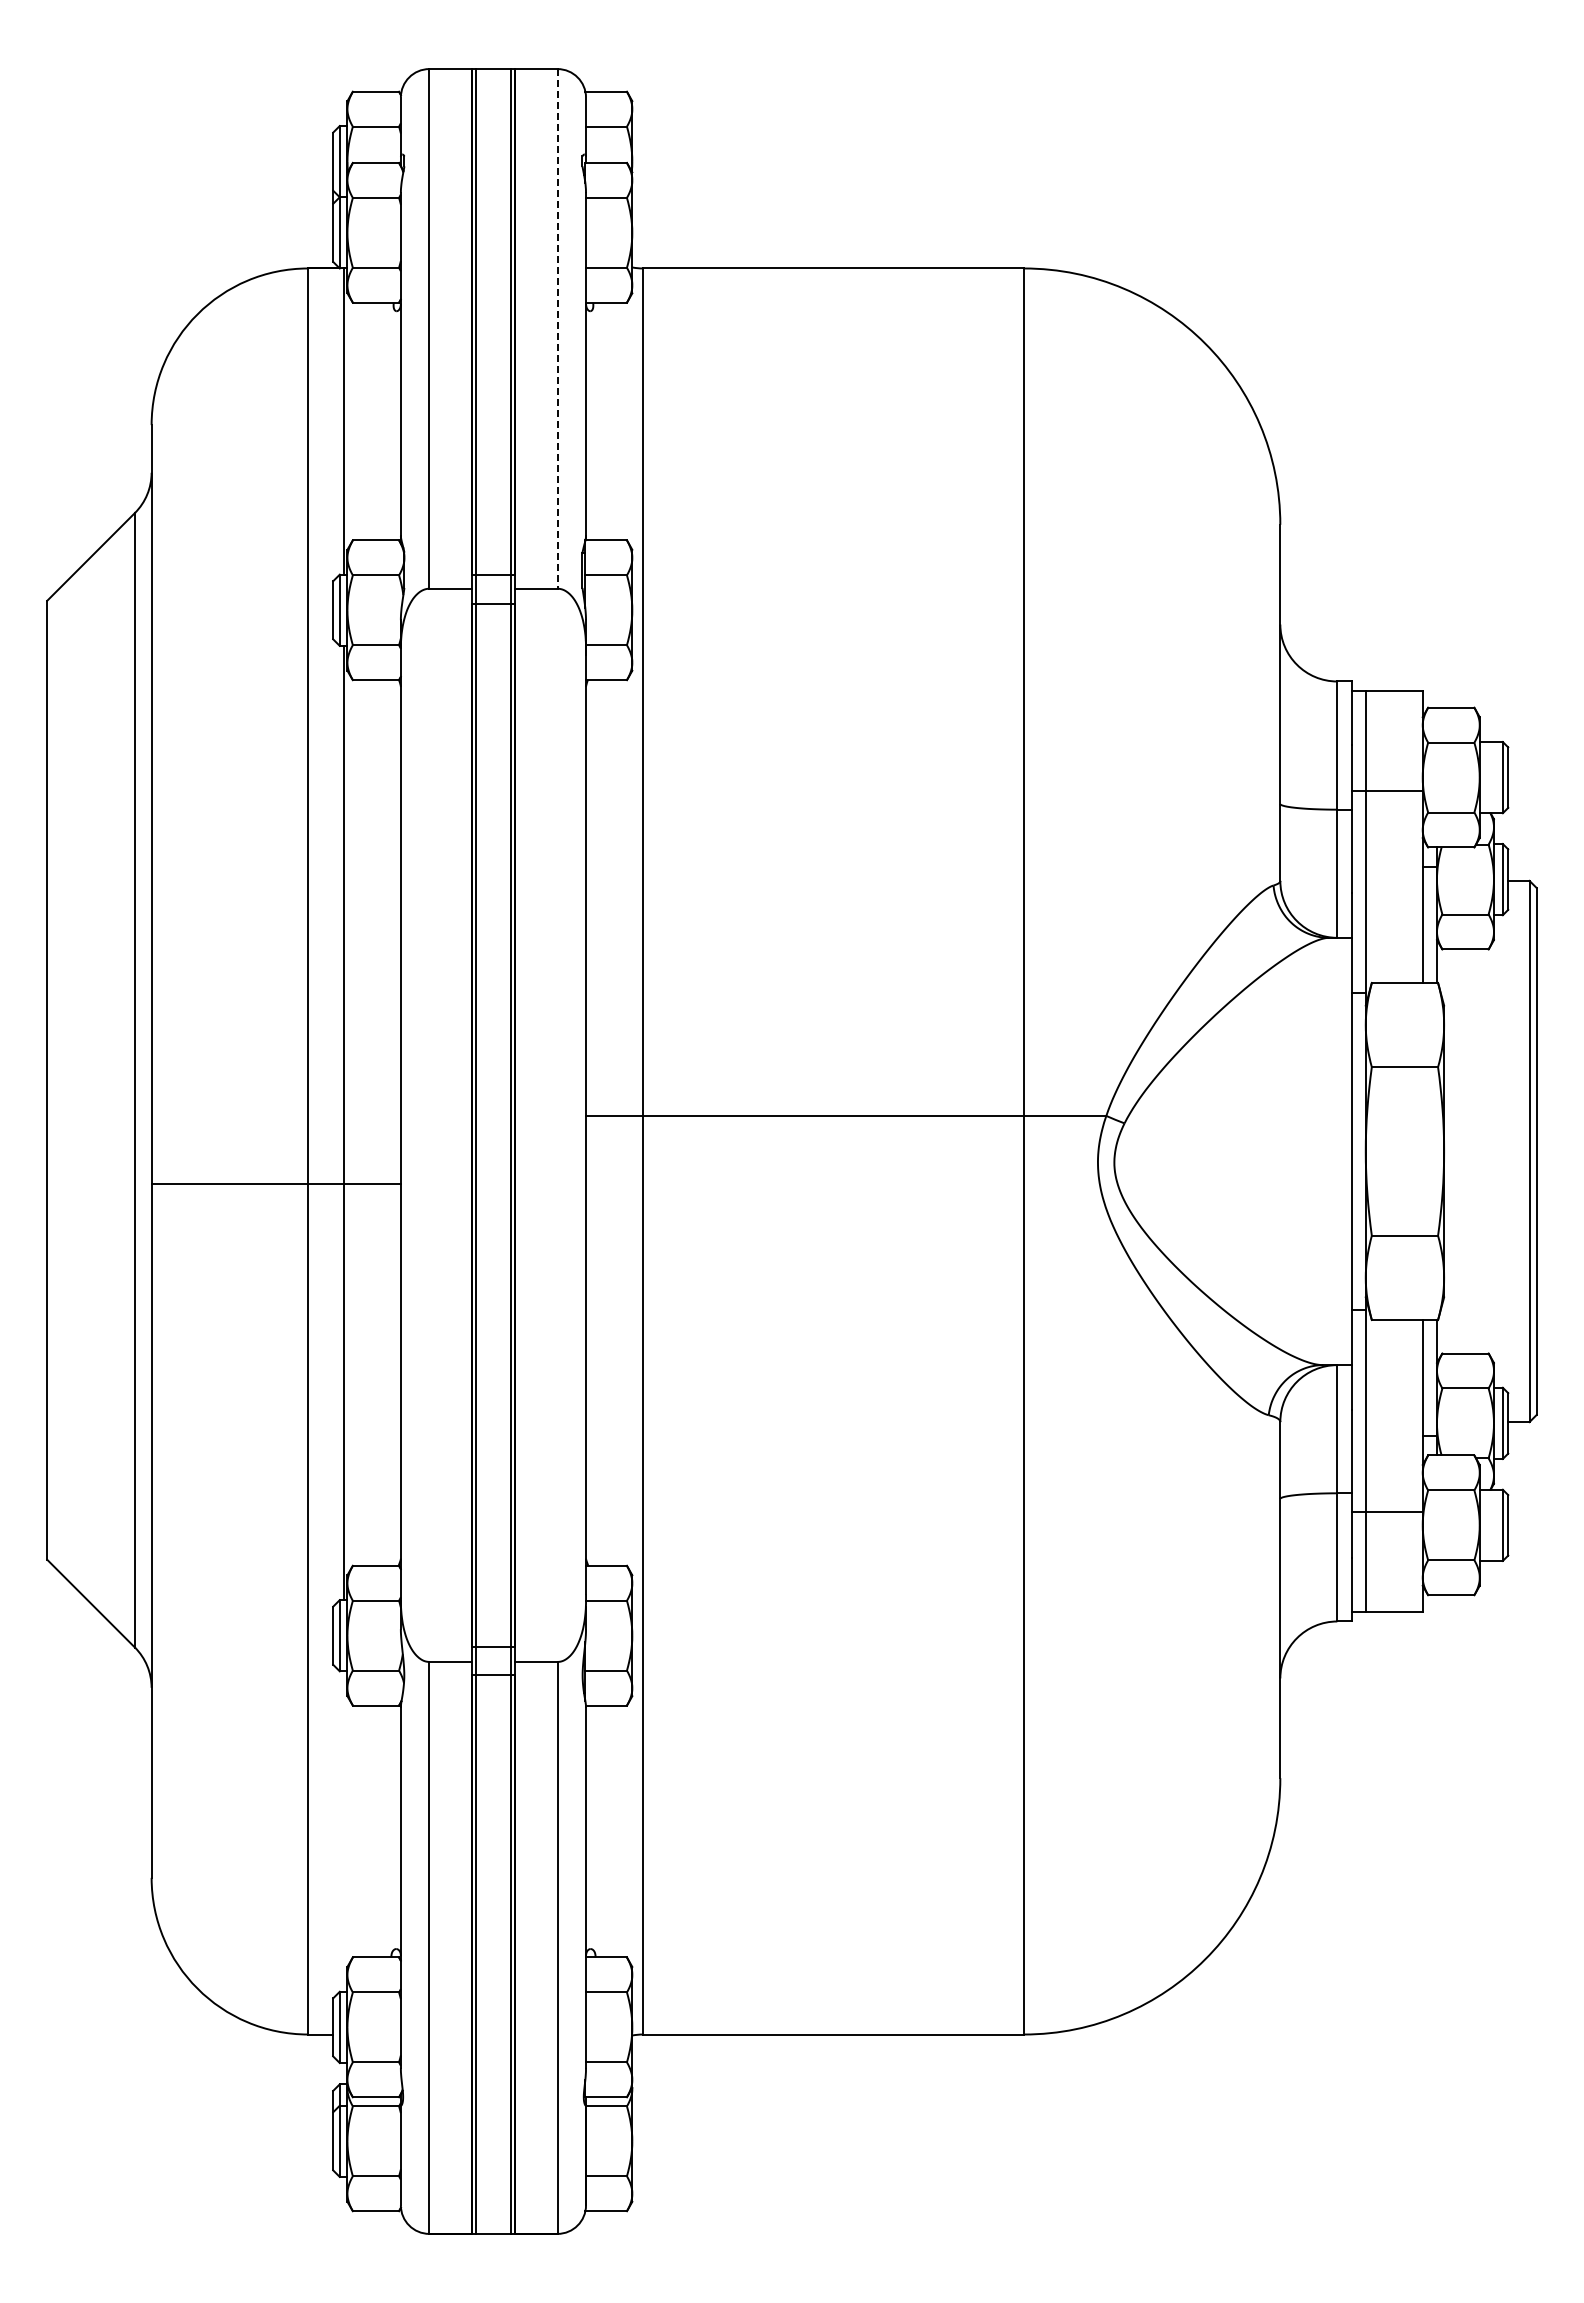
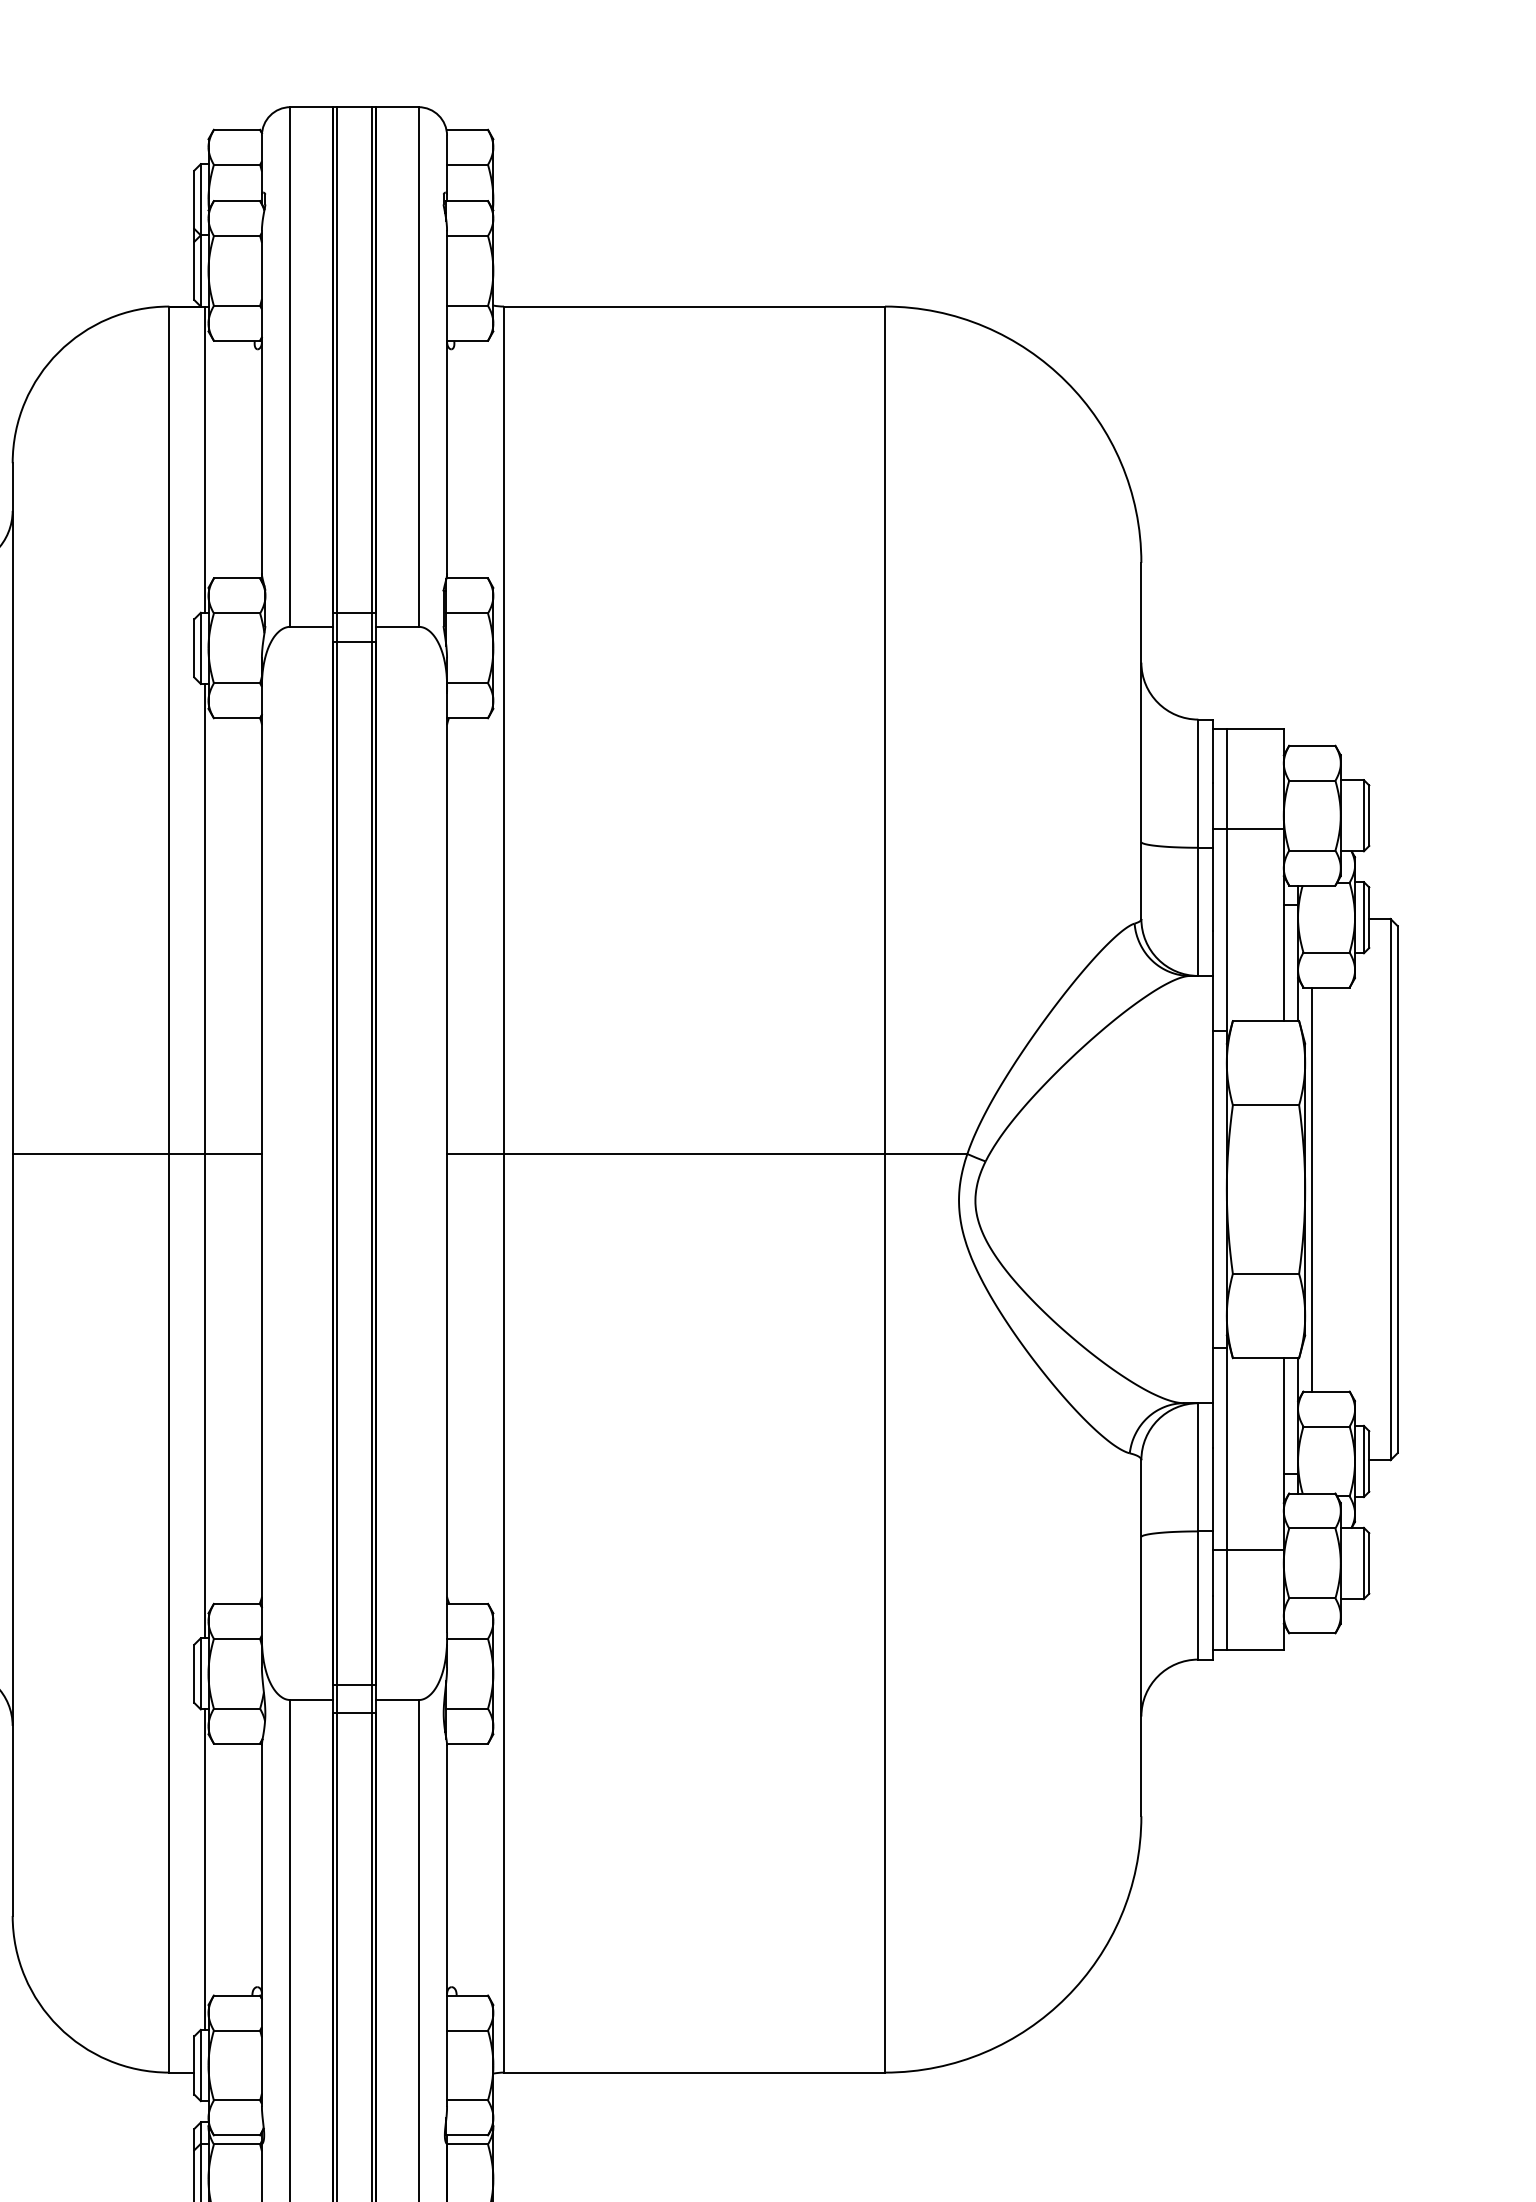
line: (557, 328) -> (418, 366), dashed -> solid
line: (1451, 1151) -> (1312, 1189), added
line: (275, 1183) -> (136, 1153), moved
line: (343, 1831) -> (204, 1869), added

